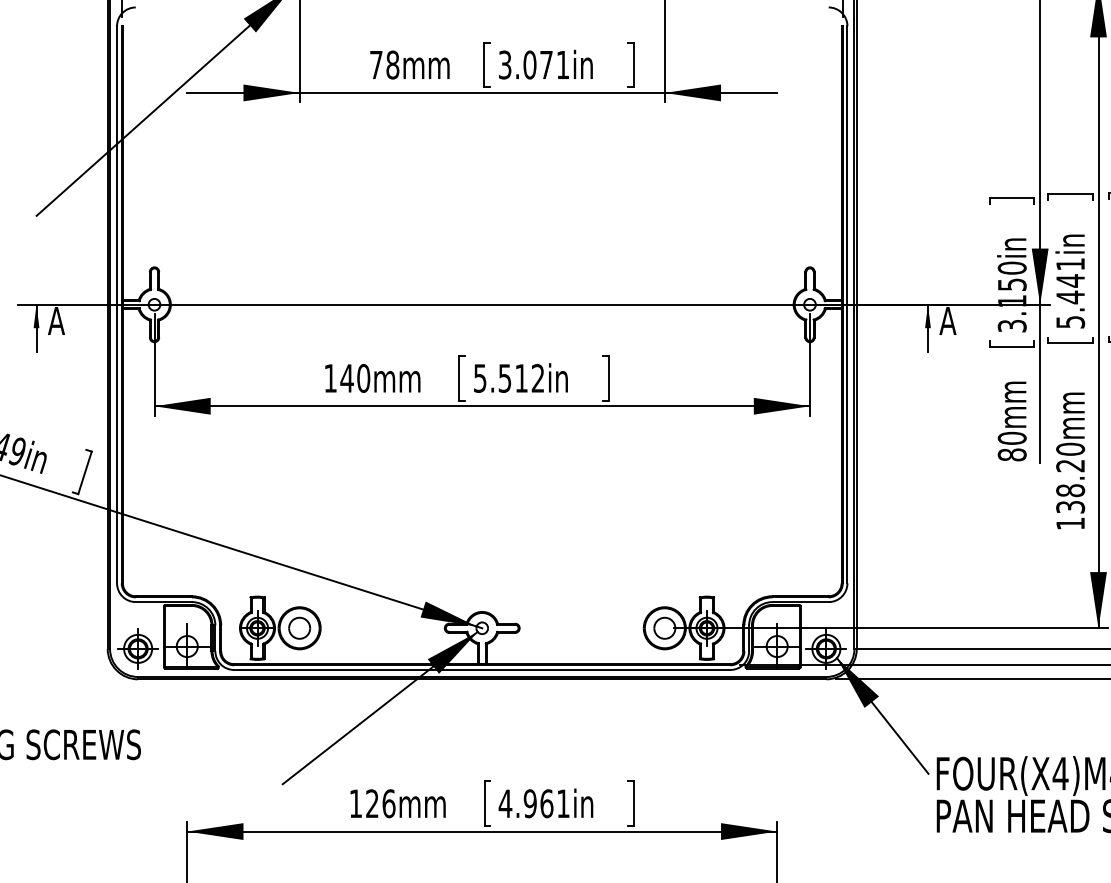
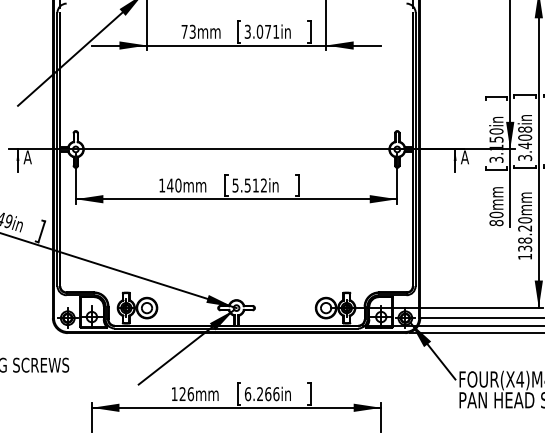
text: (392, 64) -> (192, 31), 78mm -> 73mm
text: (1071, 292) -> (525, 143), 5.441in -> 3.408in
text: (533, 804) -> (261, 394), 4.961in -> 6.266in

